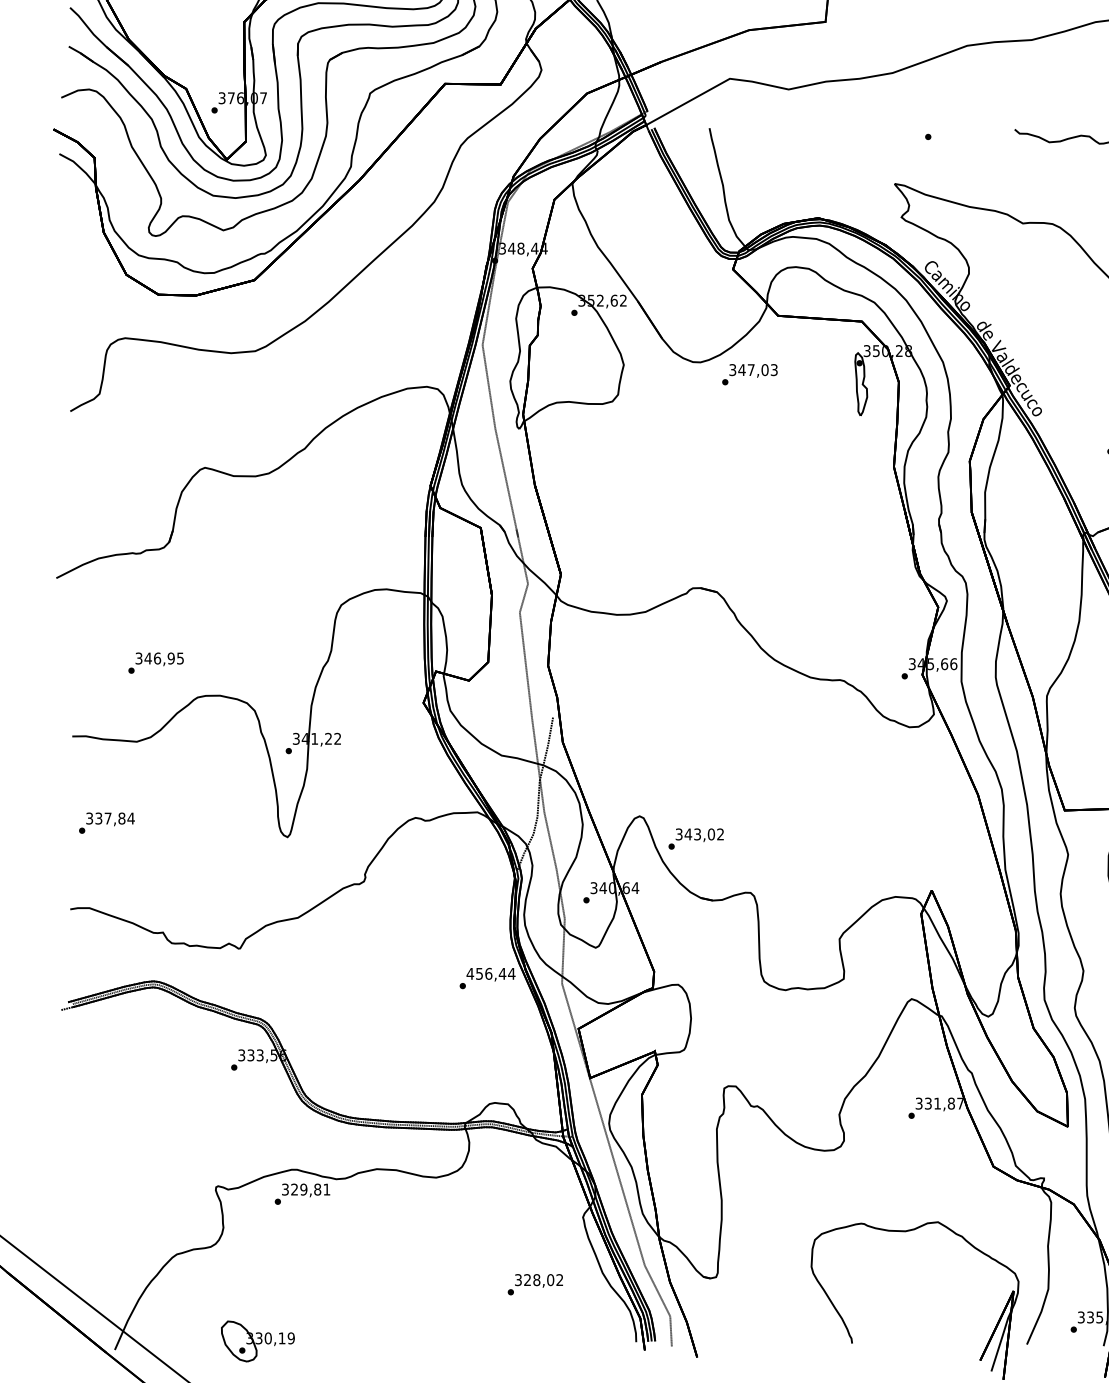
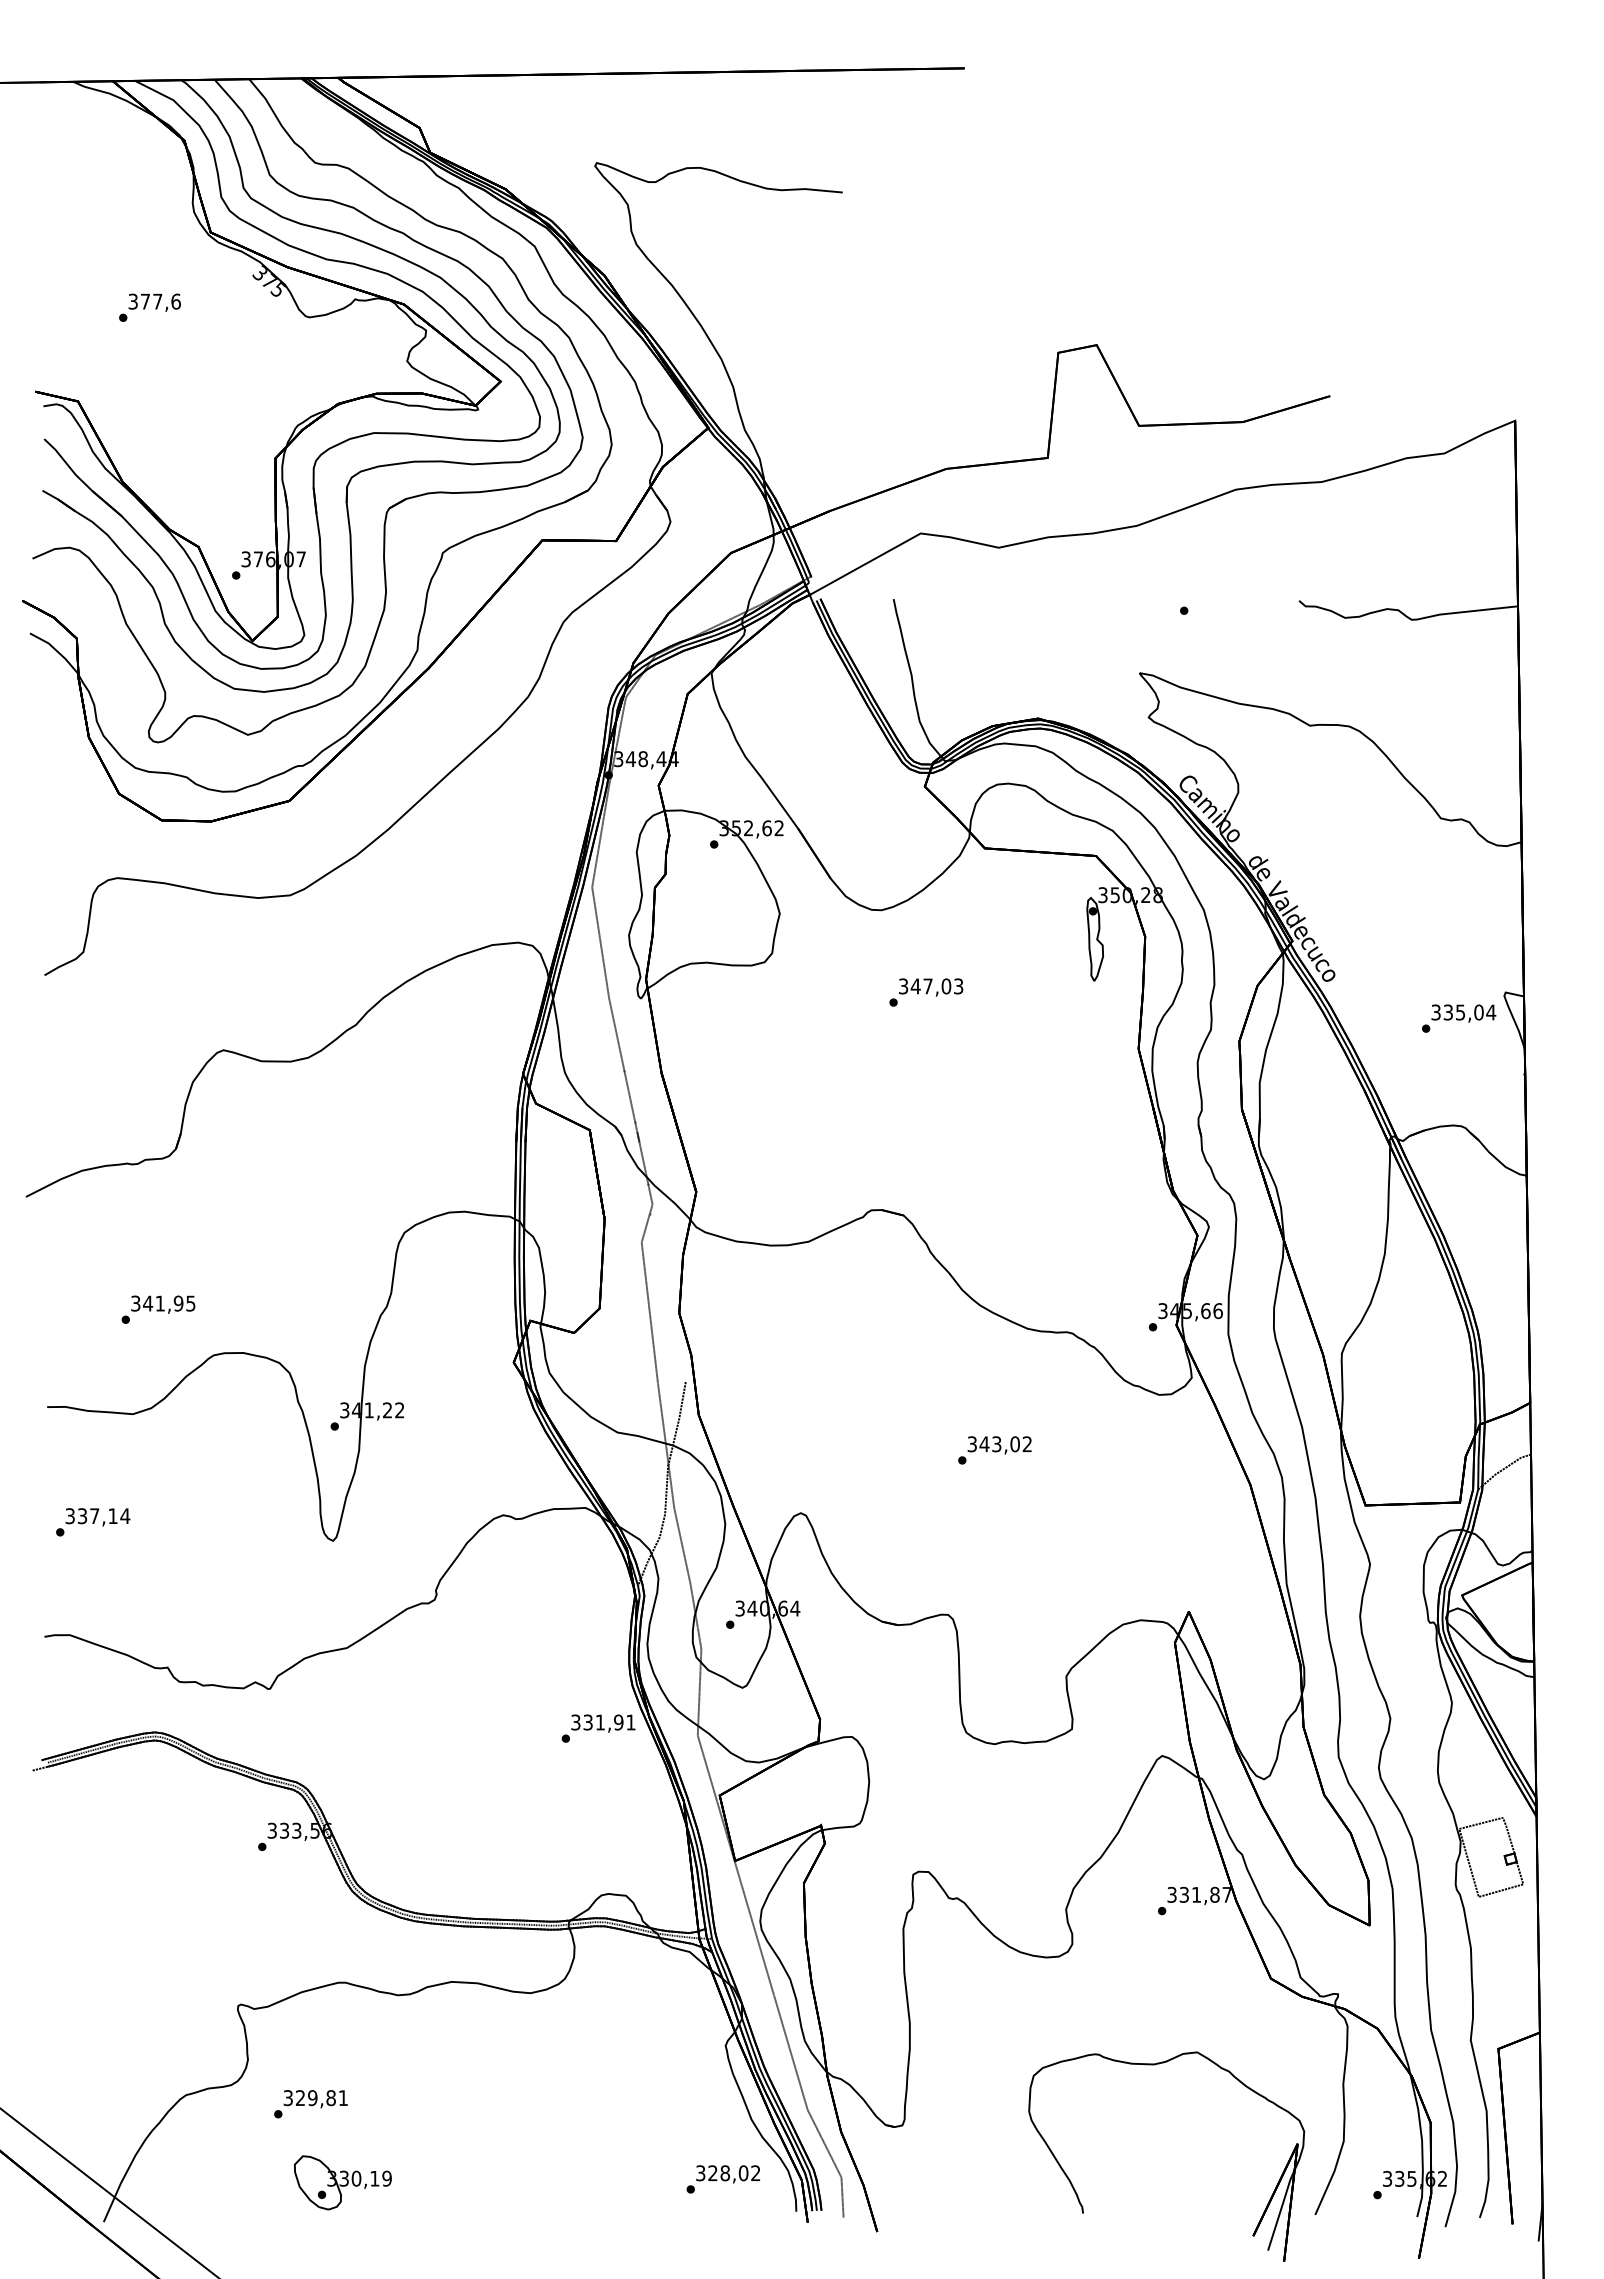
text: (750, 374) -> (926, 992), moved
text: (157, 658) -> (160, 1303), 346,95 -> 341,95
text: (121, 818) -> (112, 1516), 337,84 -> 337,14
text: (695, 839) -> (994, 1450), moved
text: (491, 973) -> (603, 1722), 456,44 -> 331,91
text: (302, 1194) -> (310, 2104), moved
text: (534, 1284) -> (722, 2179), moved
part: (257, 1341) -> (342, 2182), moved

